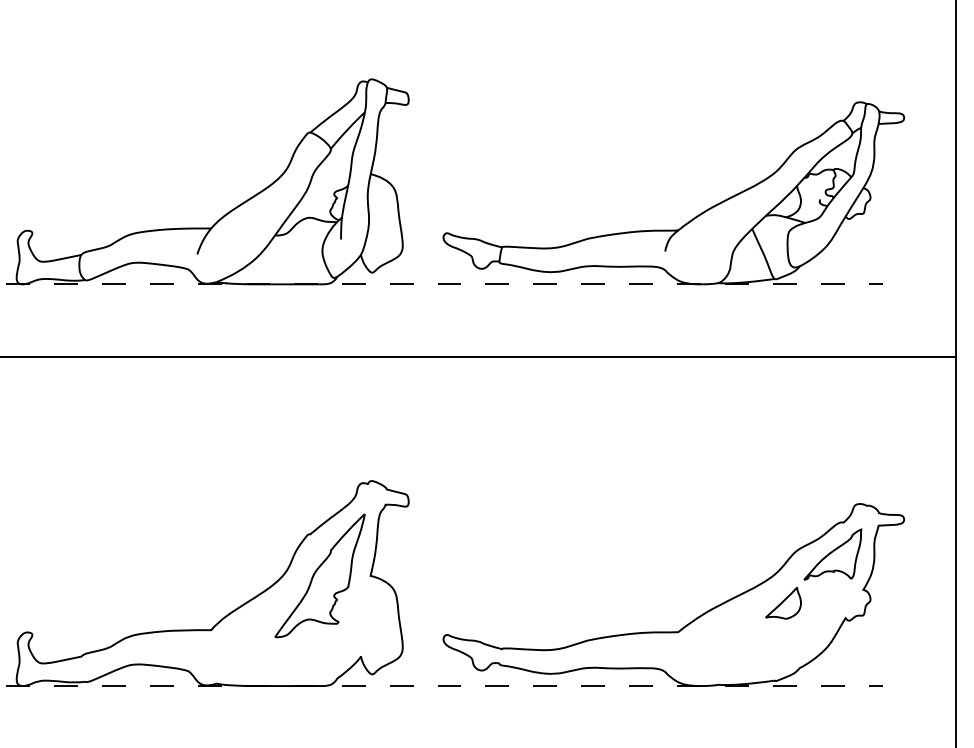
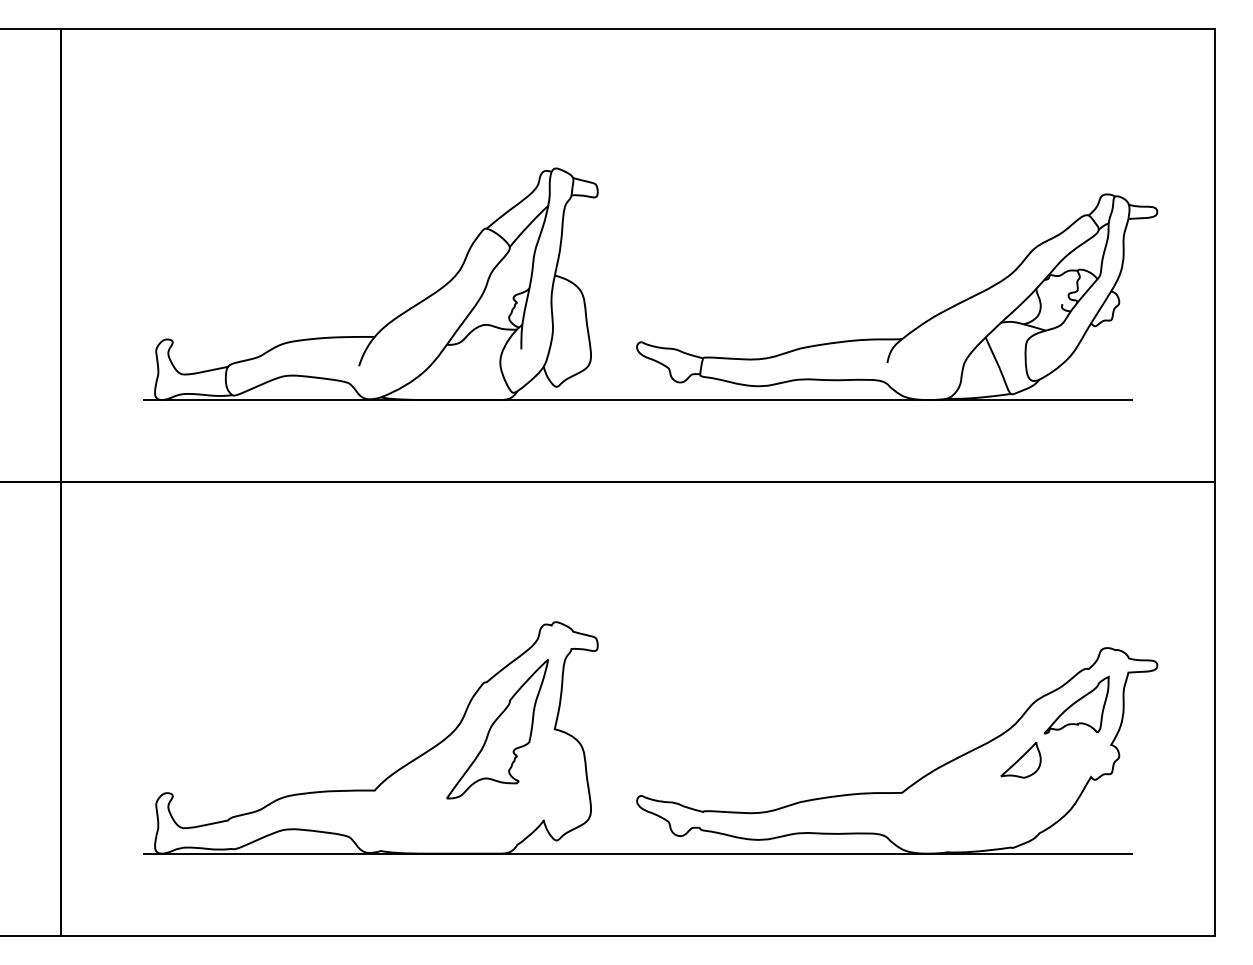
line: (444, 284) -> (638, 400), dashed -> solid
line: (444, 685) -> (638, 853), dashed -> solid

